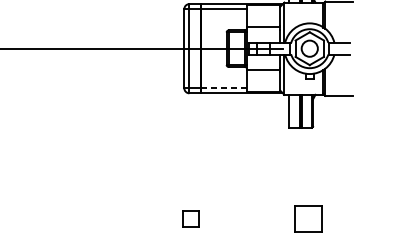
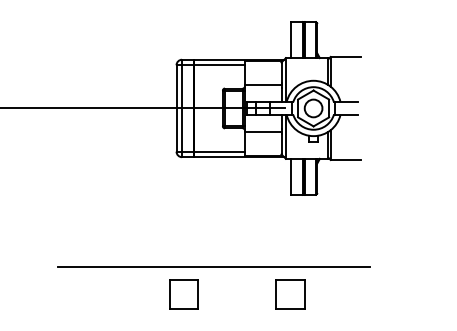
line: (224, 88) -> (220, 151), dashed -> solid
line: (218, 194) -> (213, 267), added
part: (190, 219) -> (183, 294), size x1.67
part: (308, 219) -> (290, 294), moved

